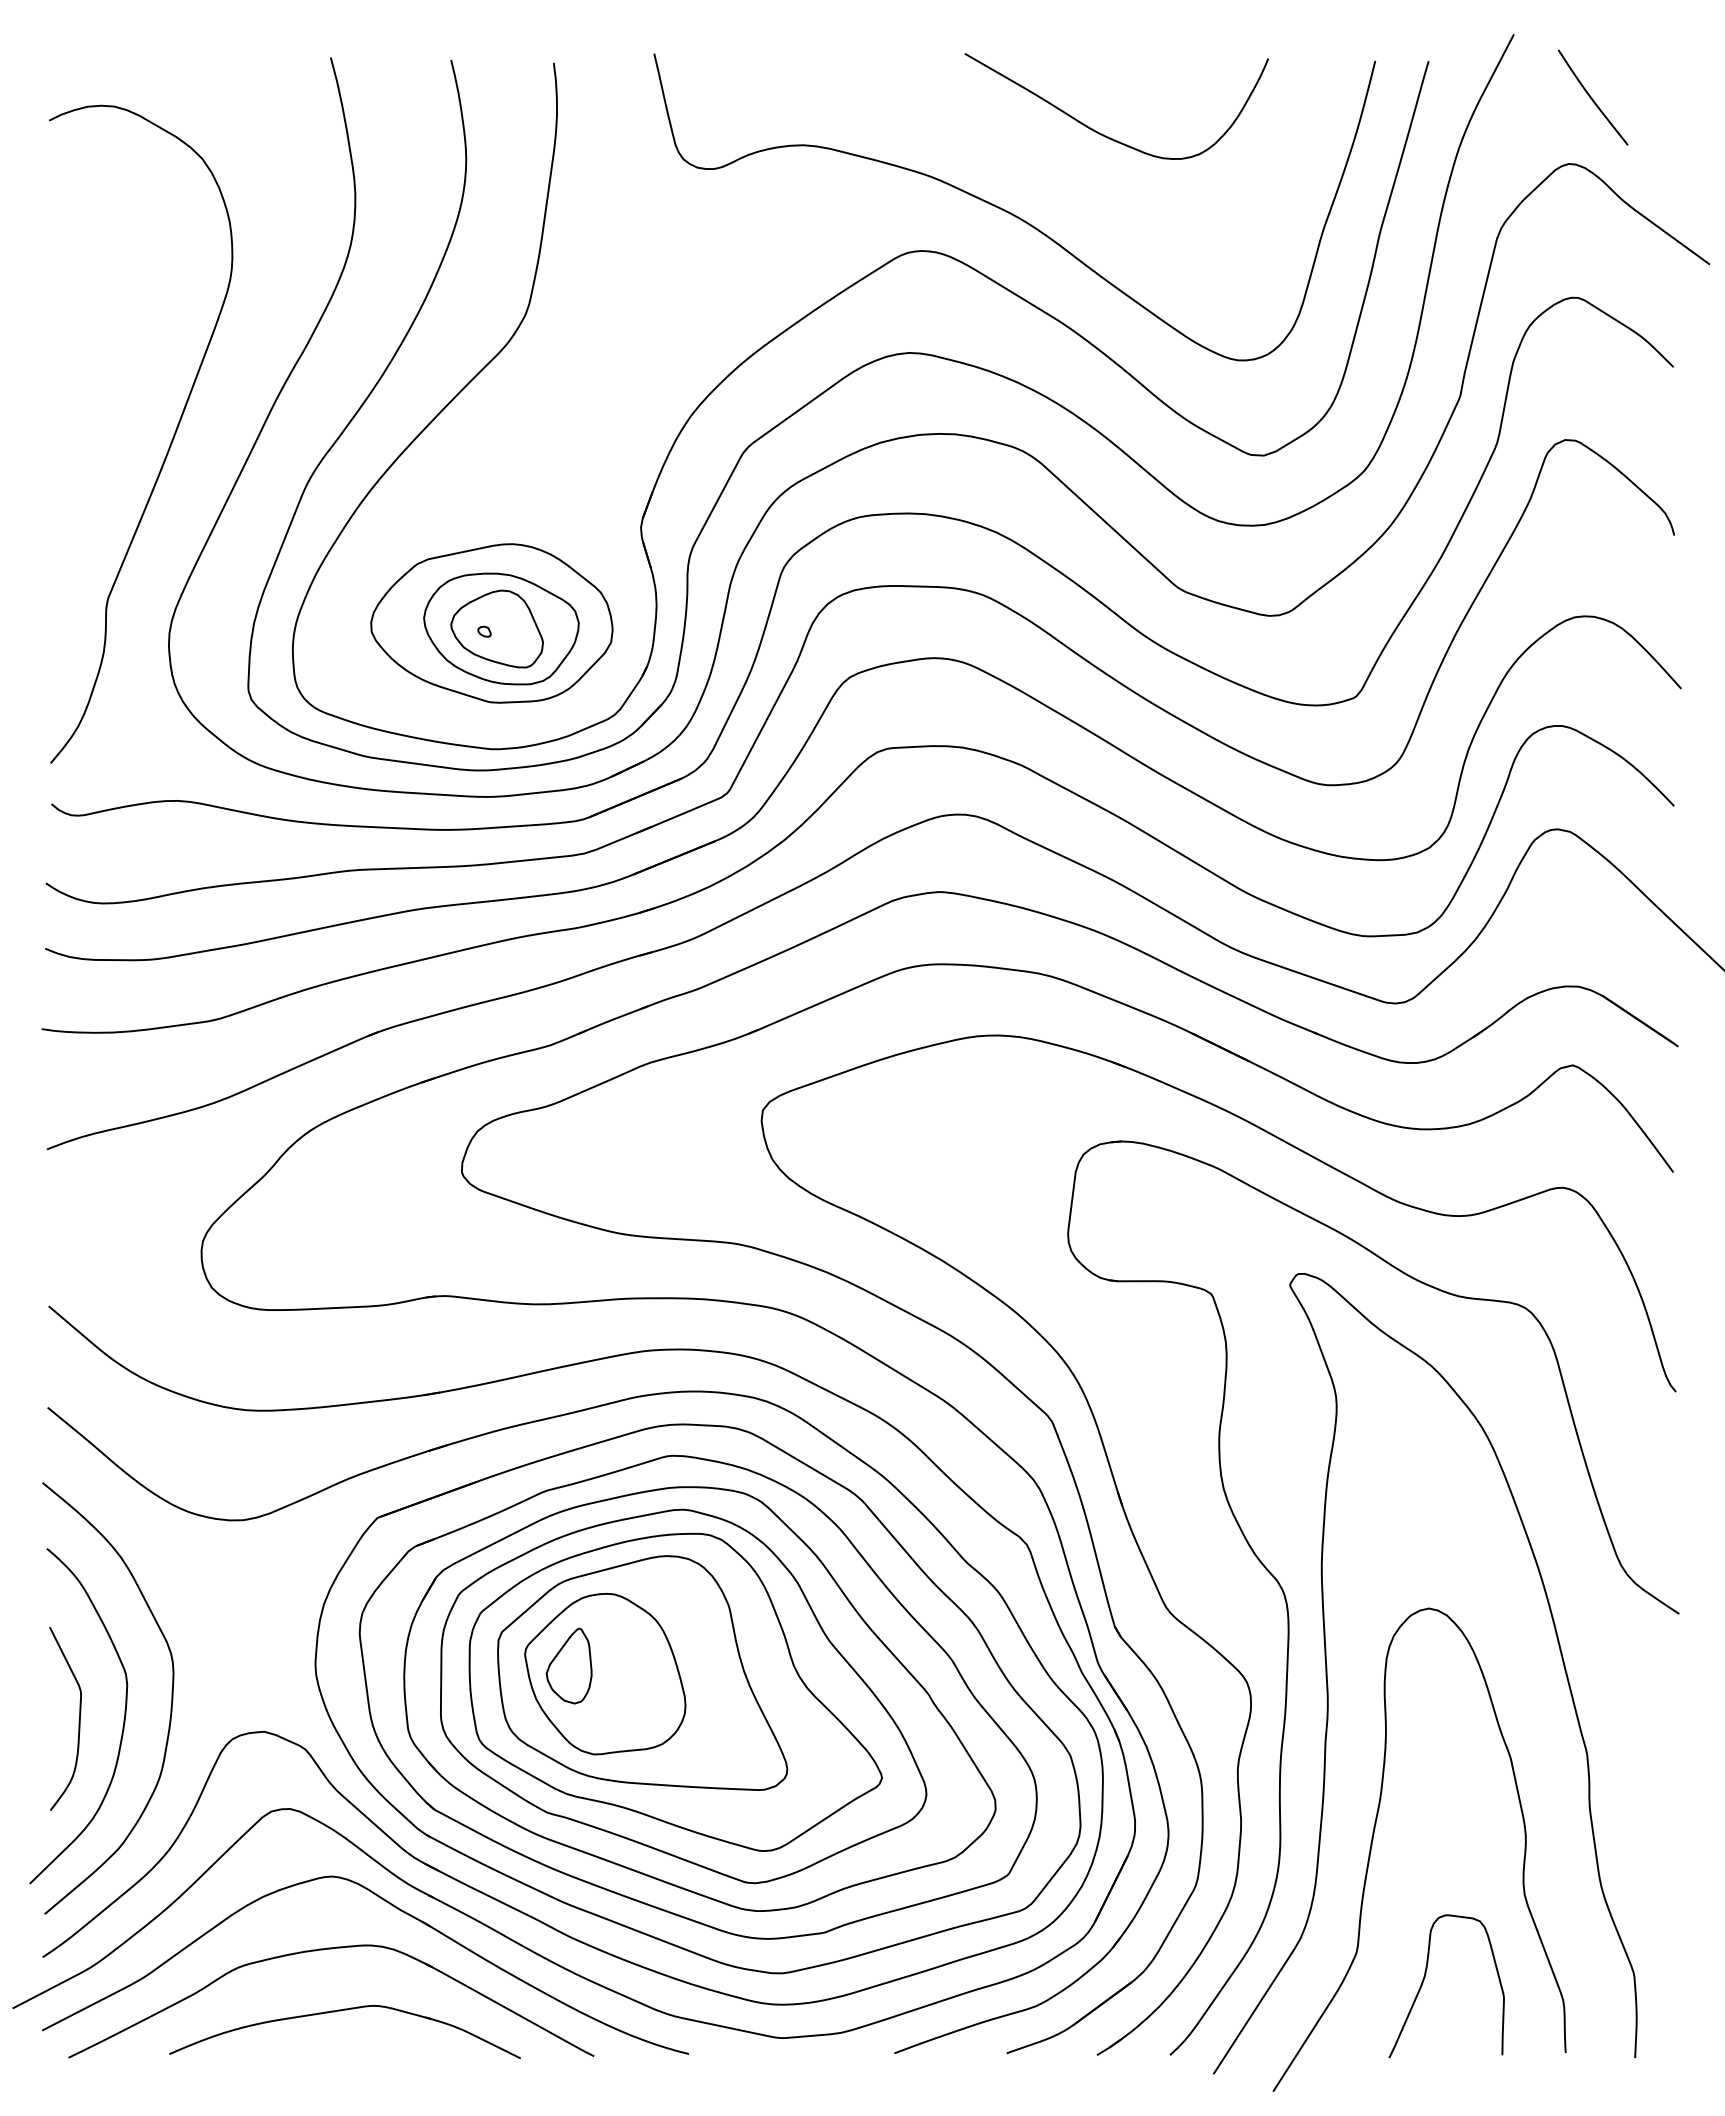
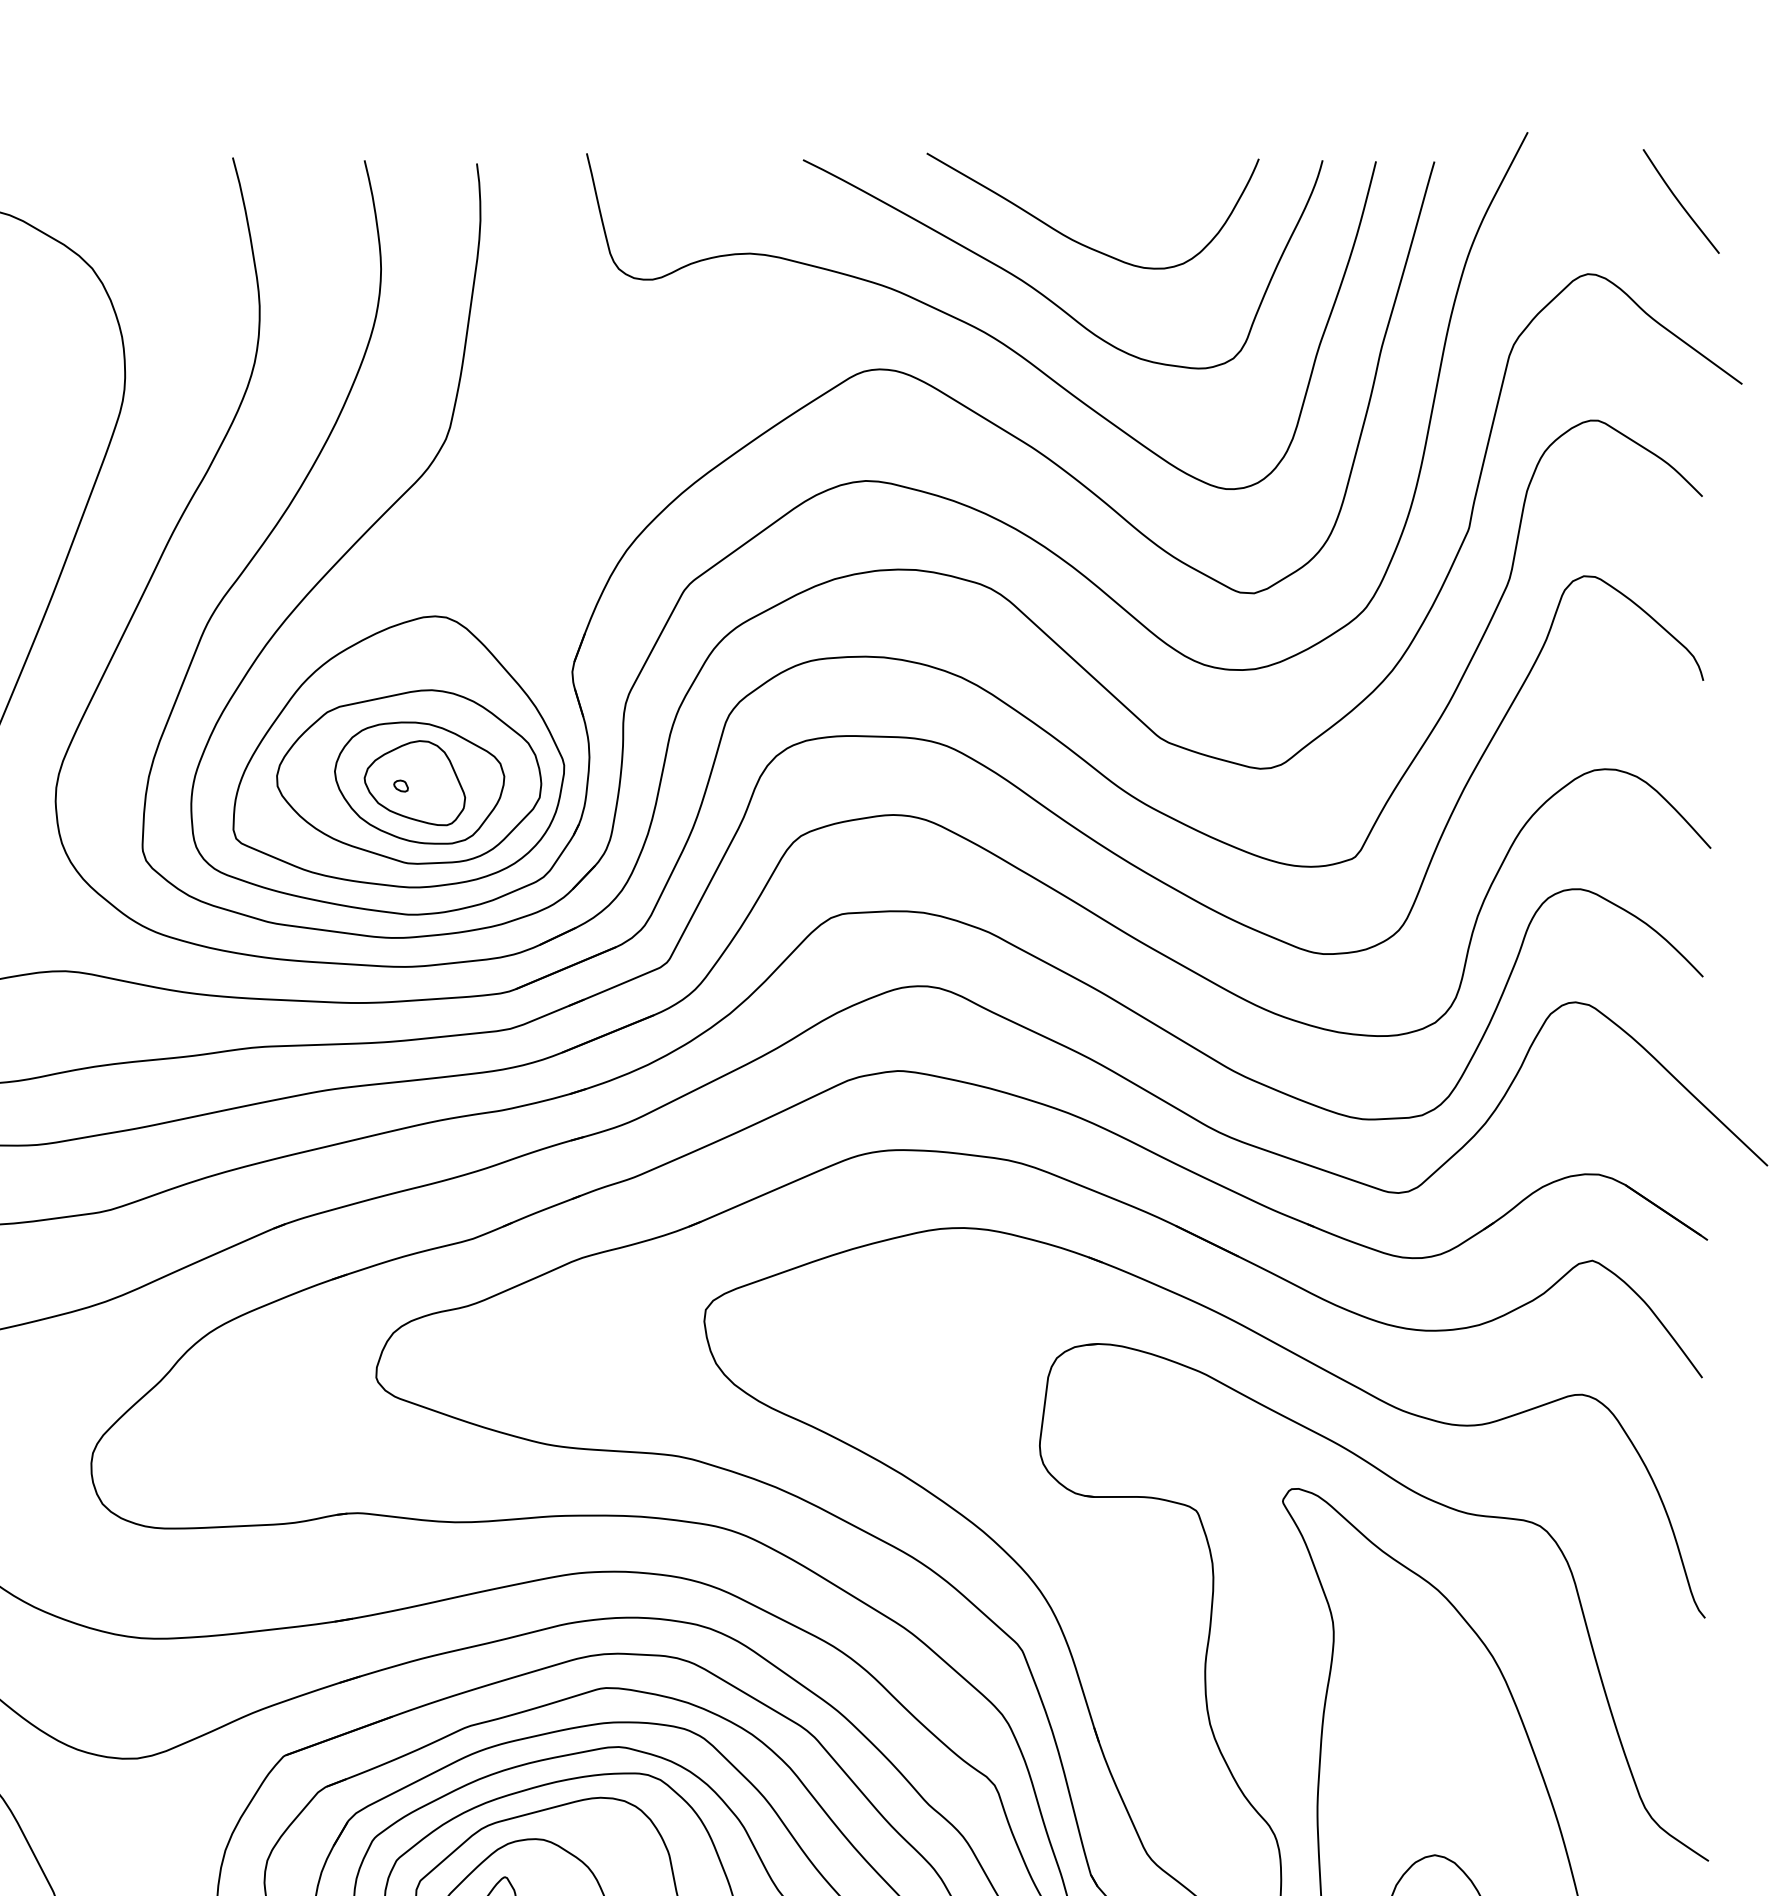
curve: (1591, 97) -> (1679, 201), moved
curve: (1069, 180) -> (1041, 292), added
part: (482, 600) -> (398, 751), added

